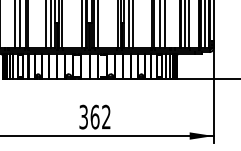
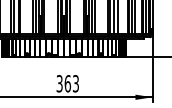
text: (106, 117) -> (75, 84), 362 -> 363

